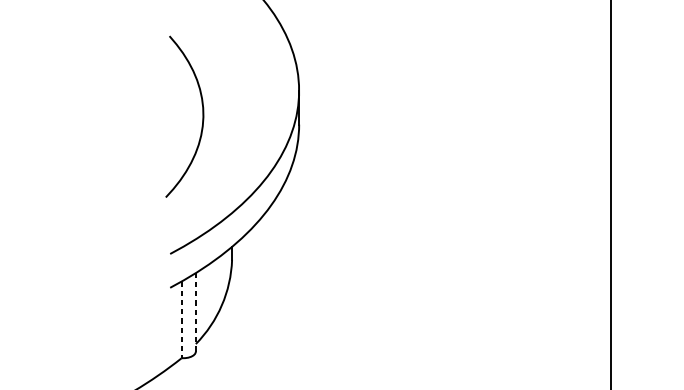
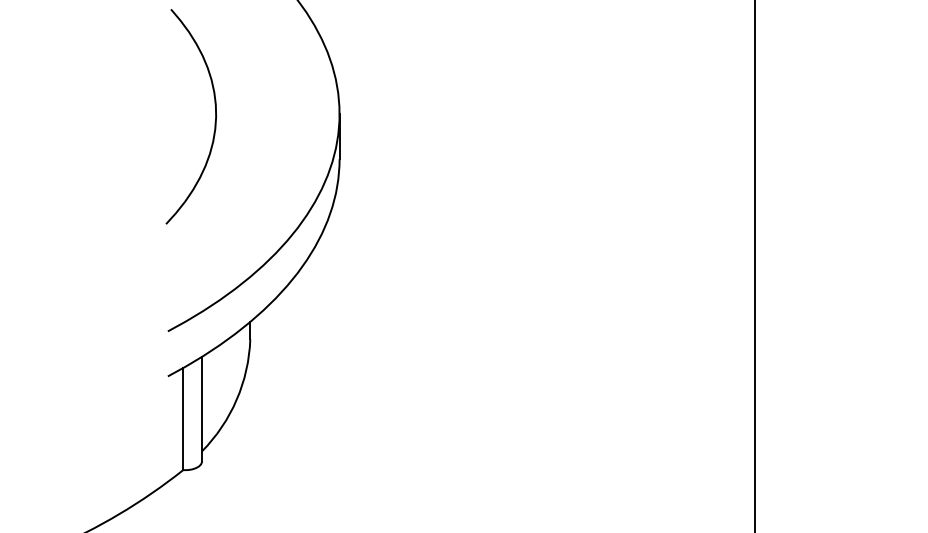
curve: (202, 121) -> (214, 122), moved
line: (196, 311) -> (202, 408), dashed -> solid
line: (181, 320) -> (183, 419), dashed -> solid

